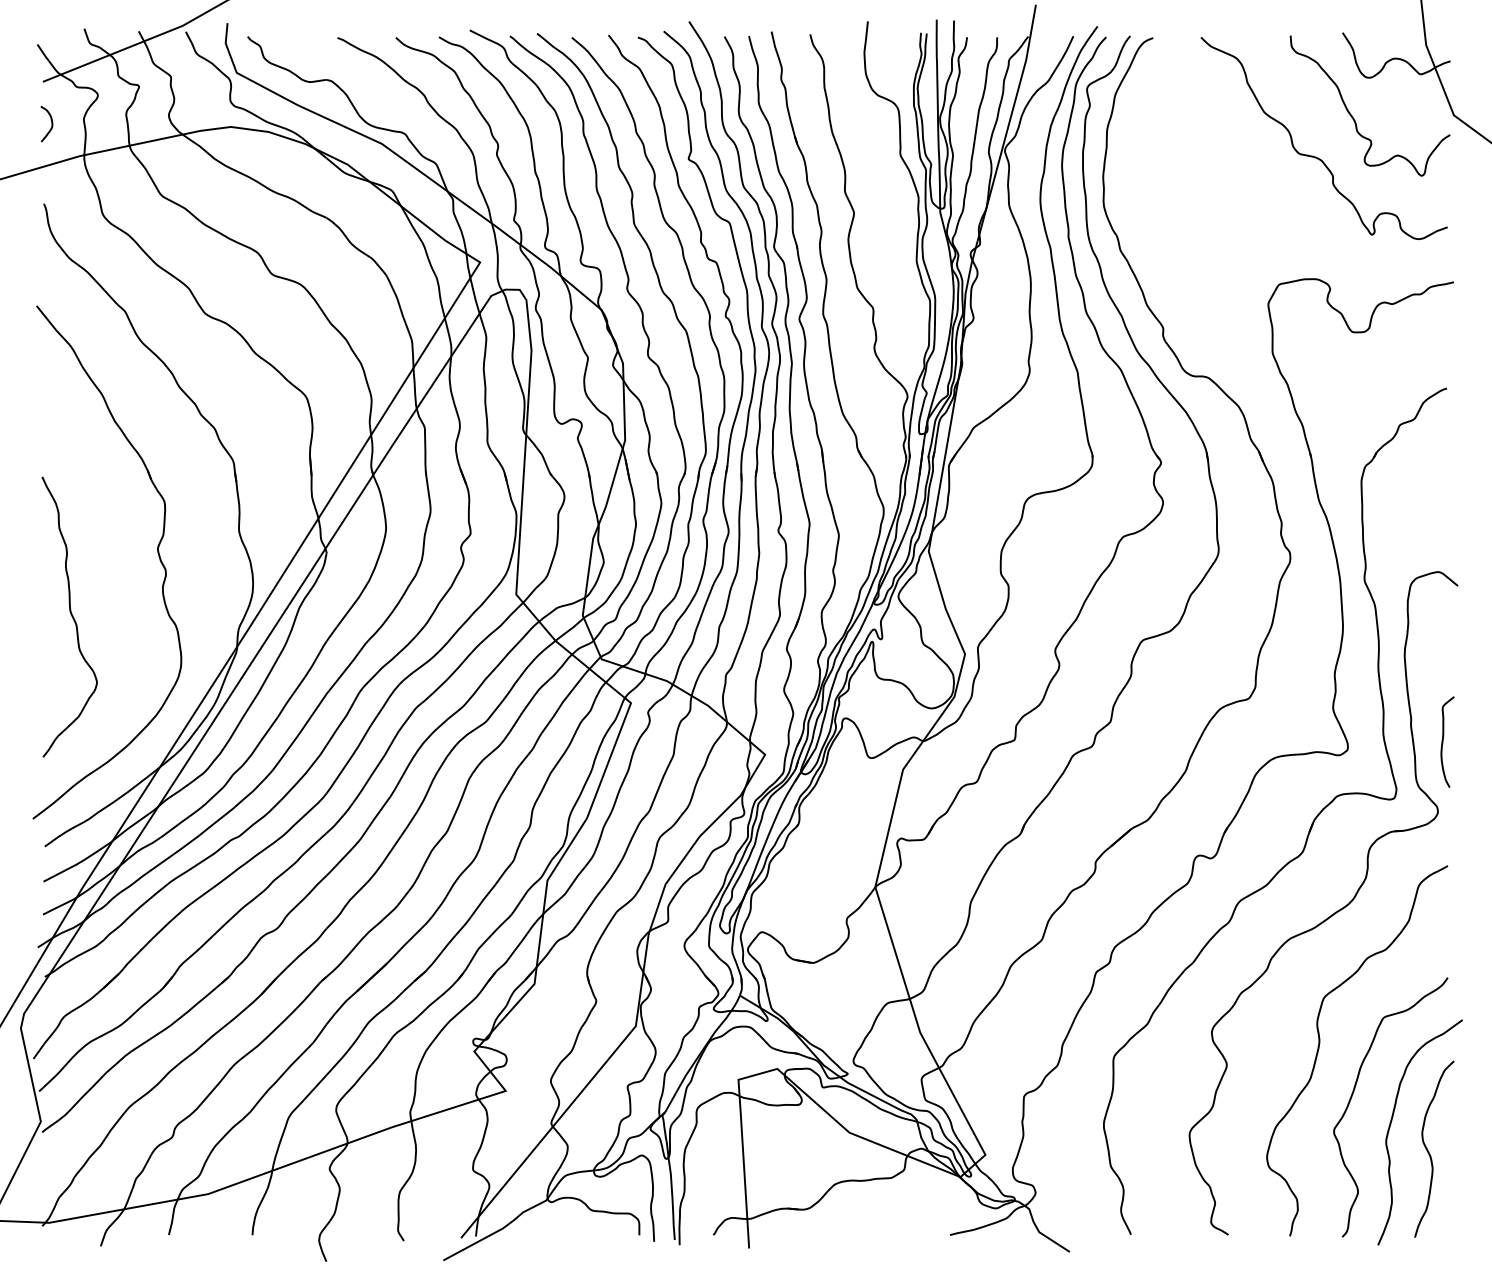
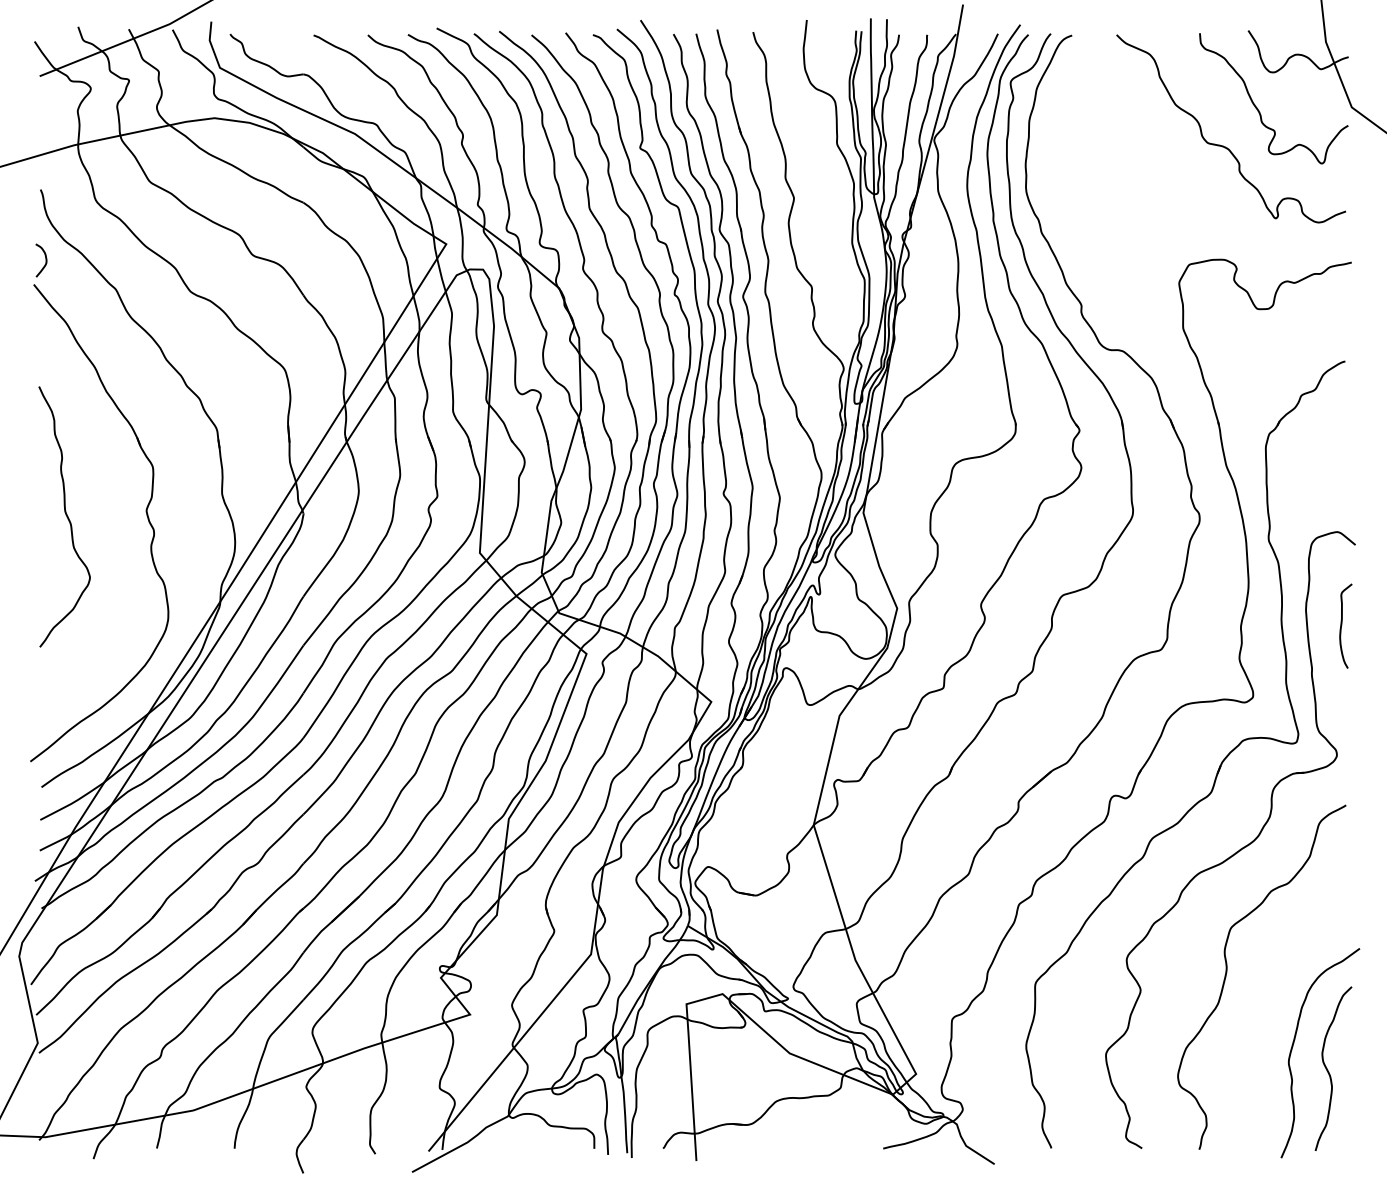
curve: (51, 124) -> (45, 260), moved
curve: (70, 615) -> (65, 515), moved
curve: (1443, 741) -> (1342, 625), moved
curve: (1354, 1091) -> (1259, 1015), removed

